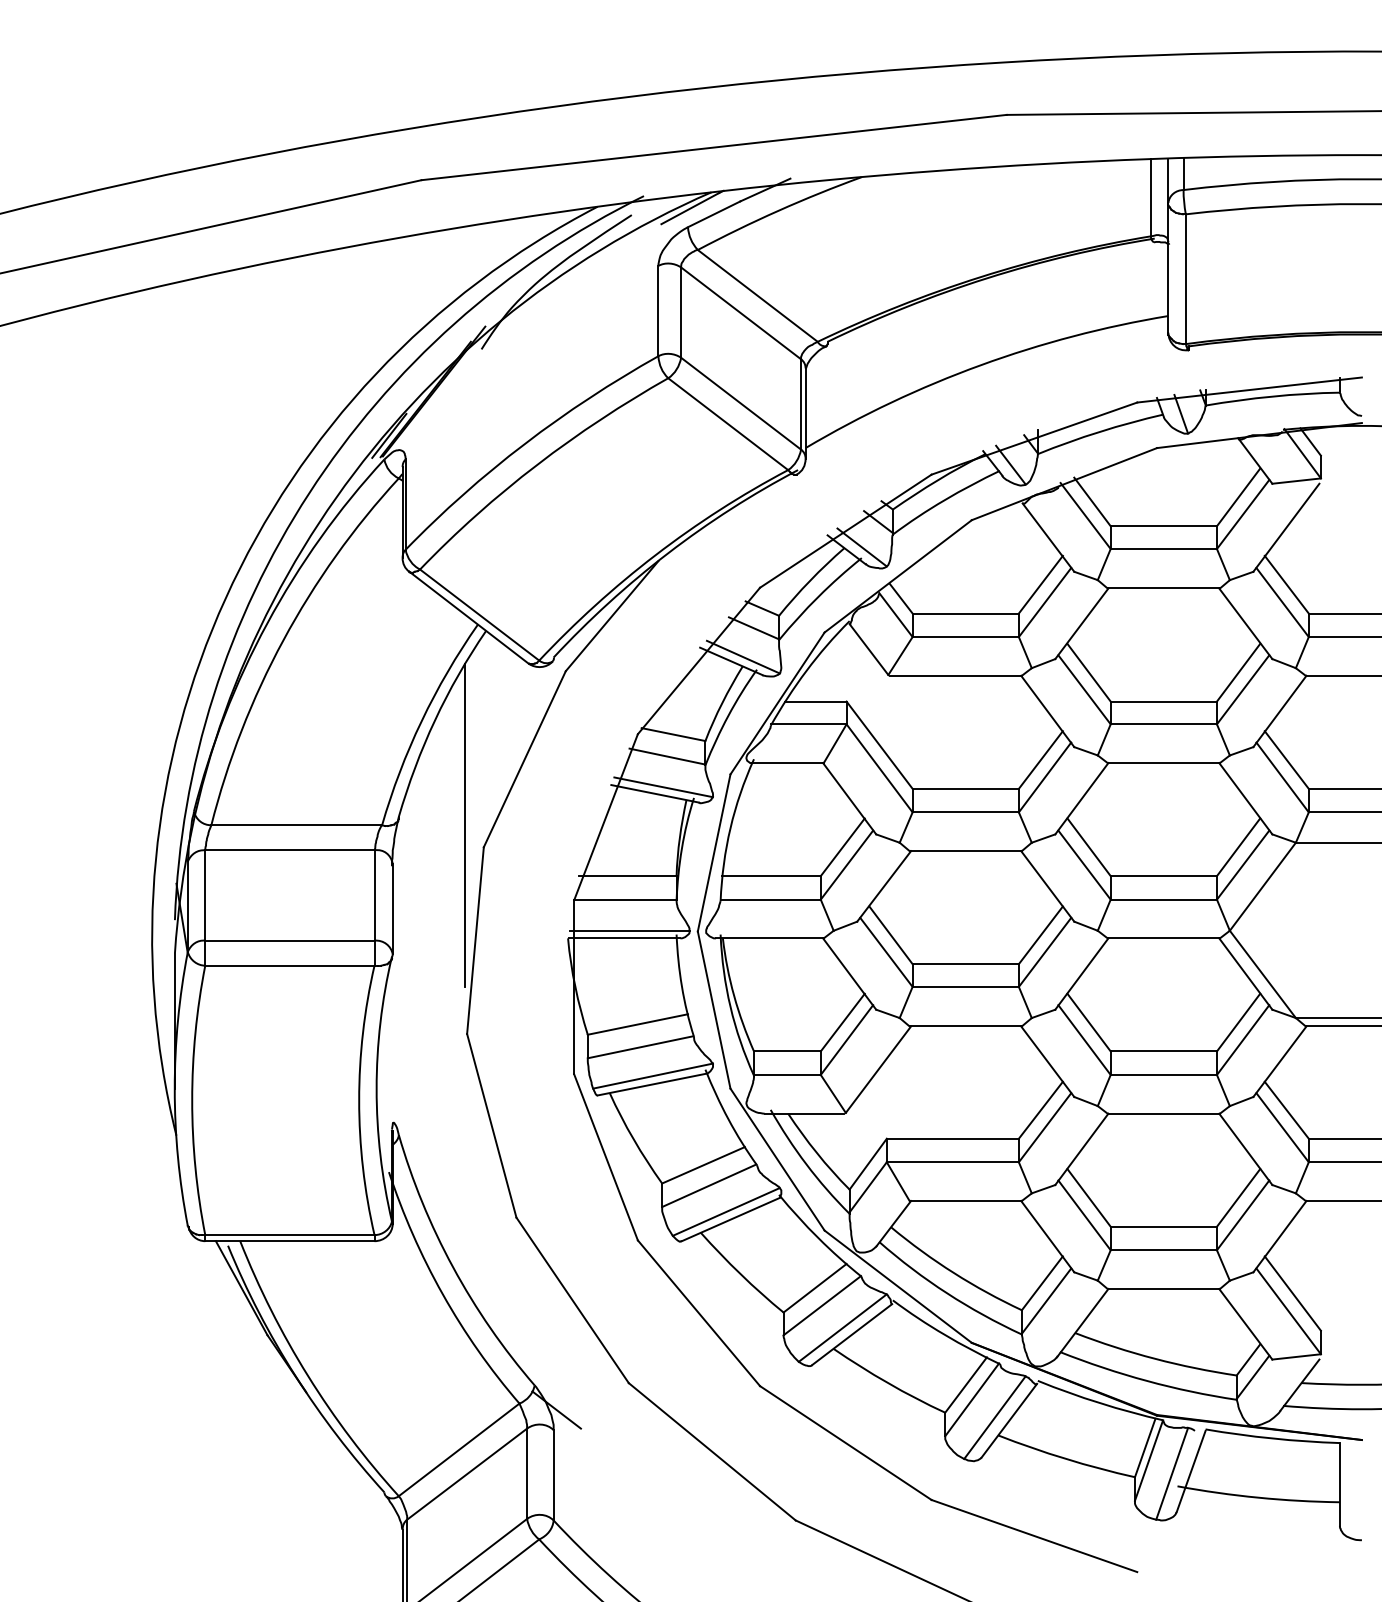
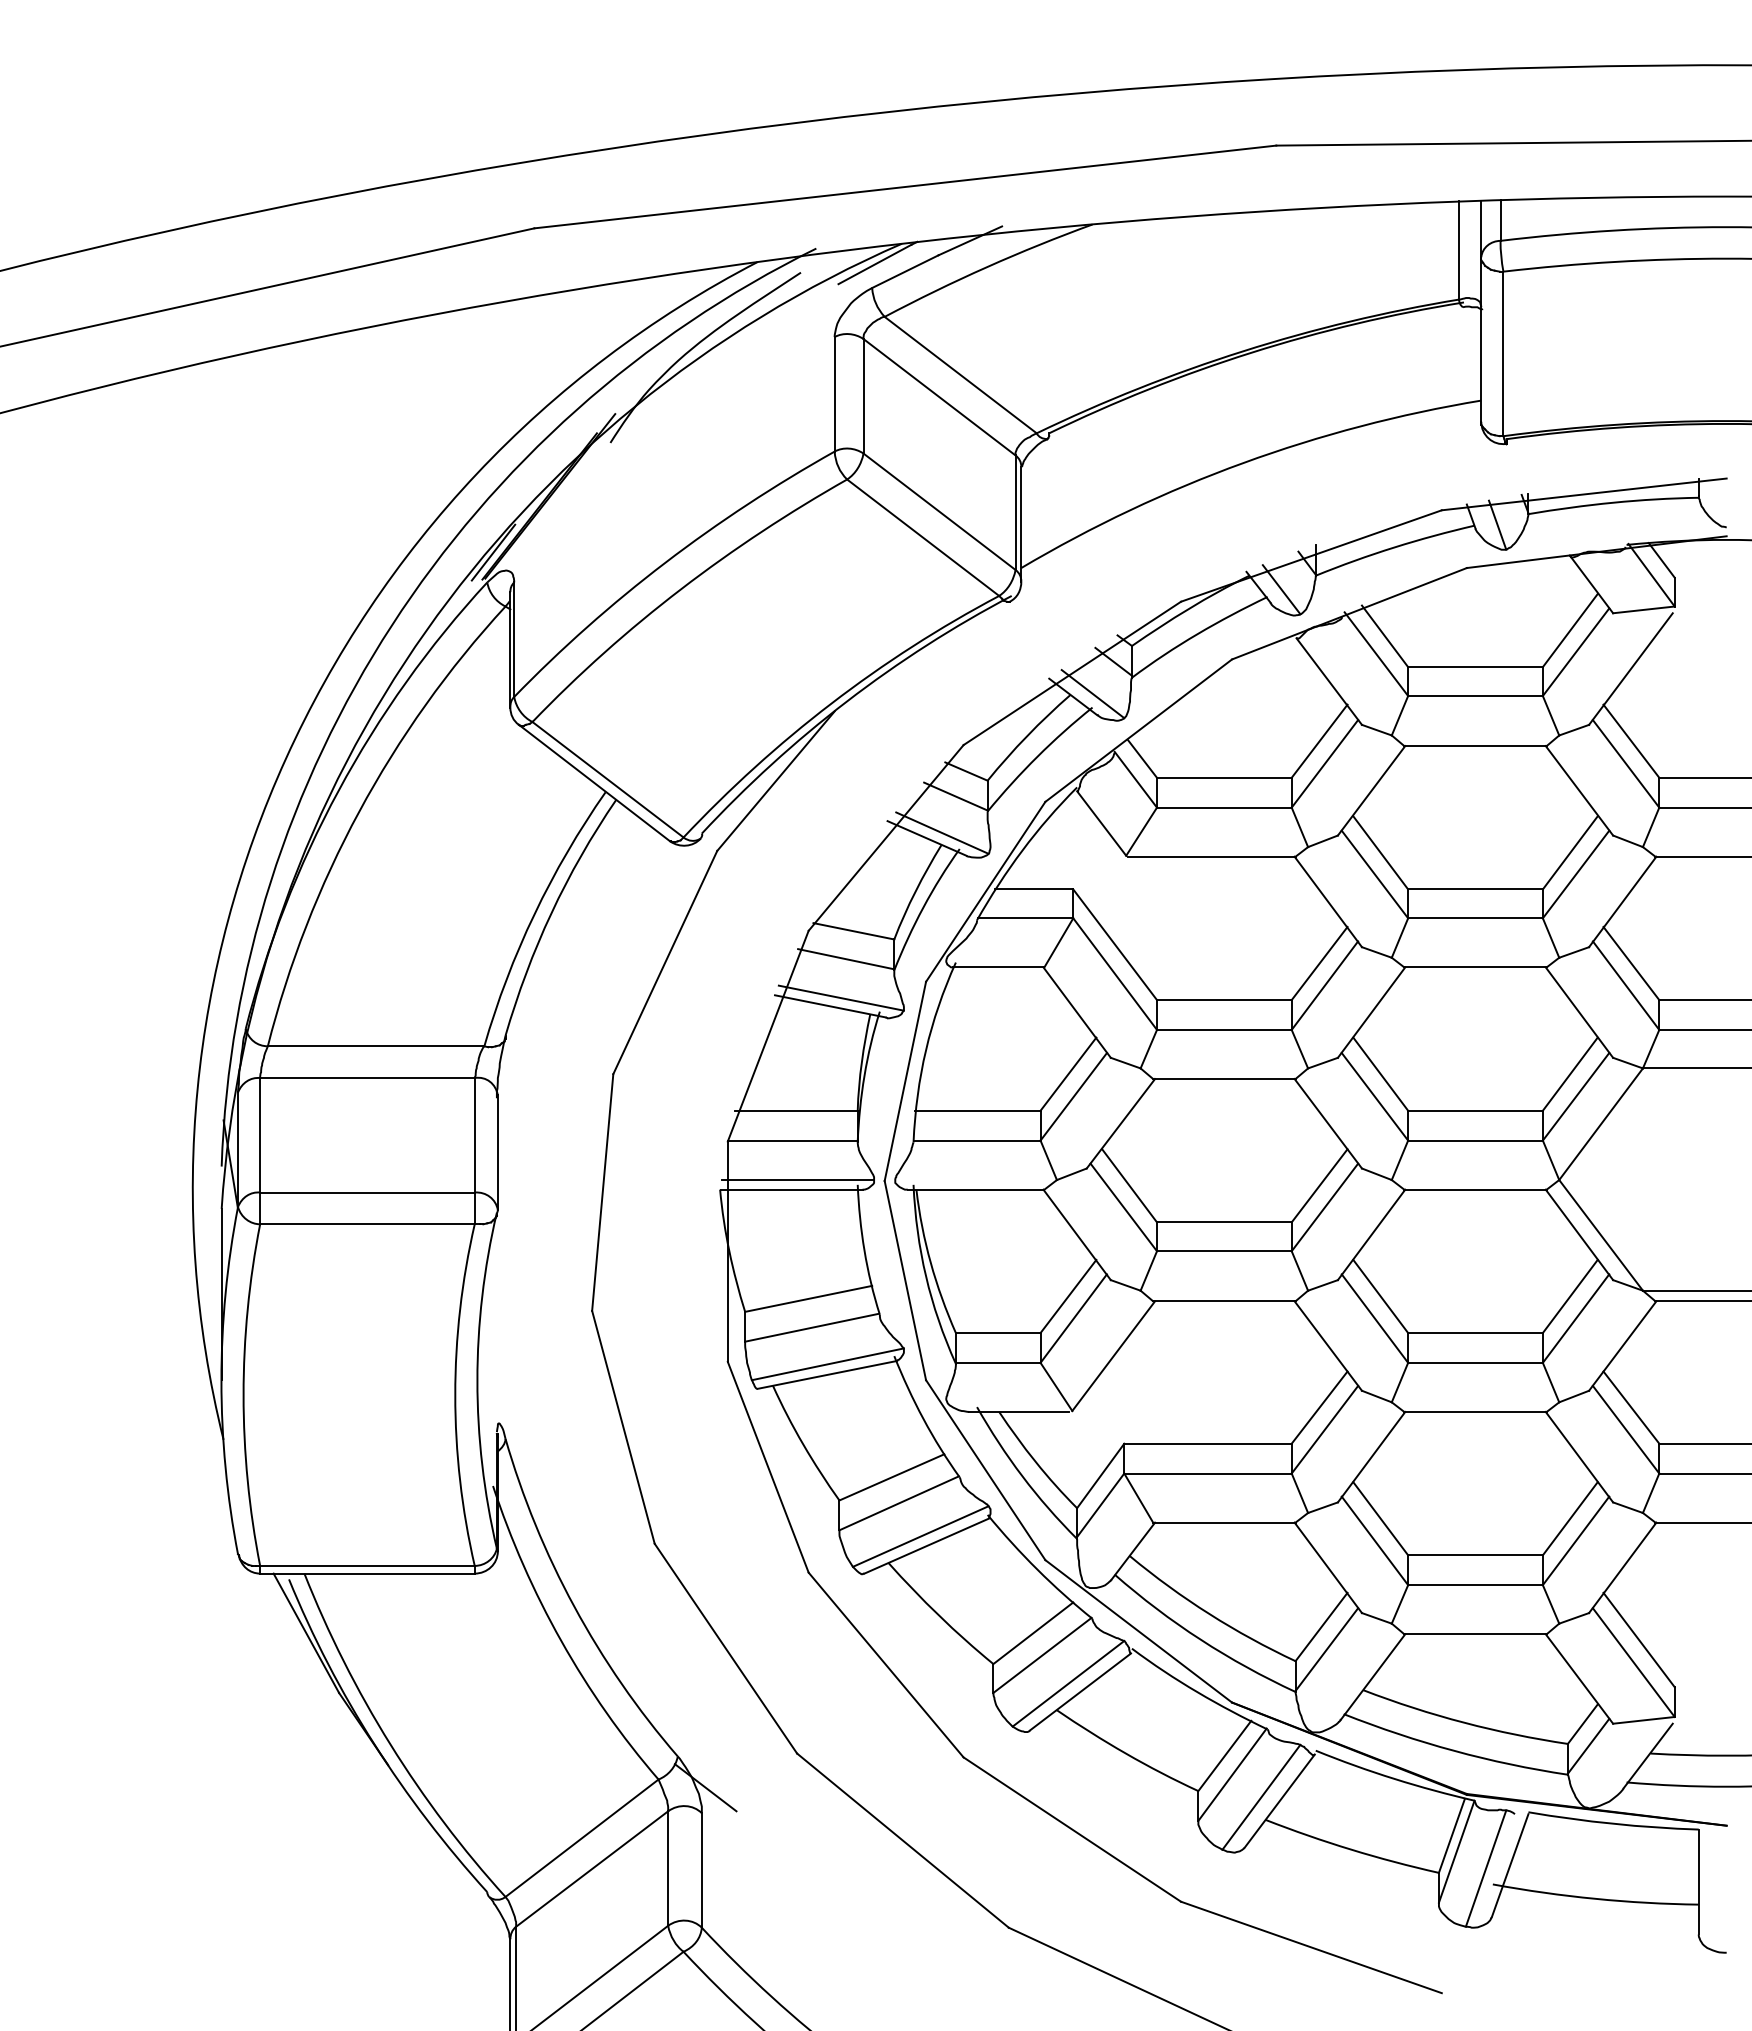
line: (465, 825) -> (589, 1046), removed

